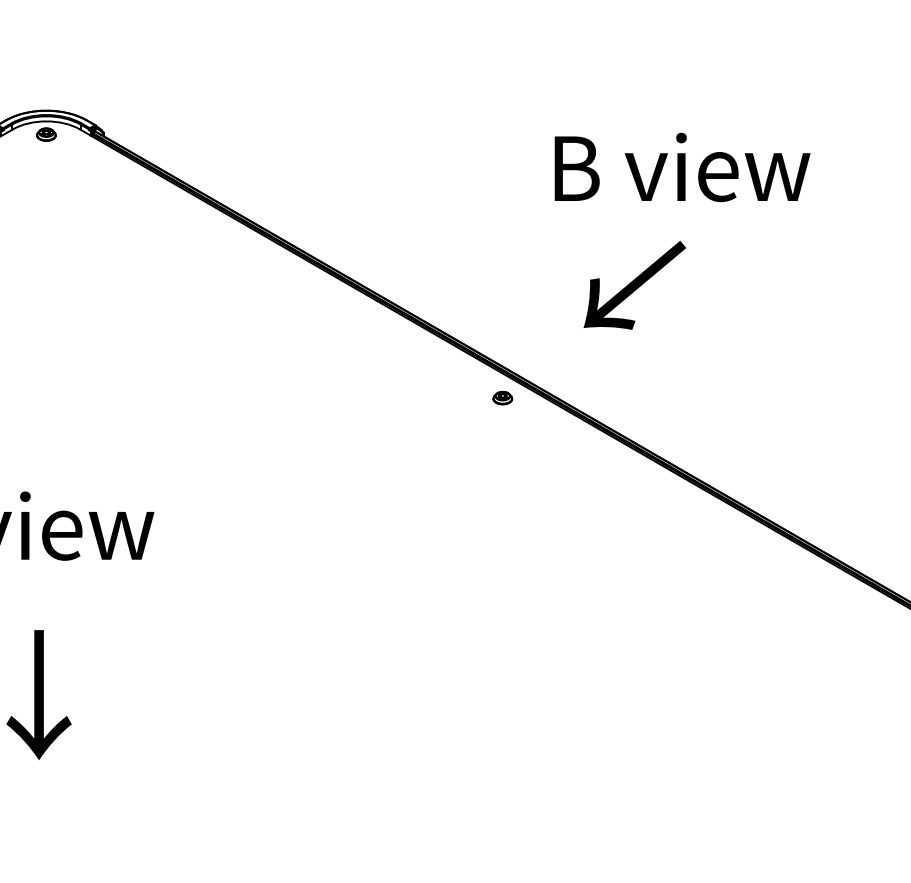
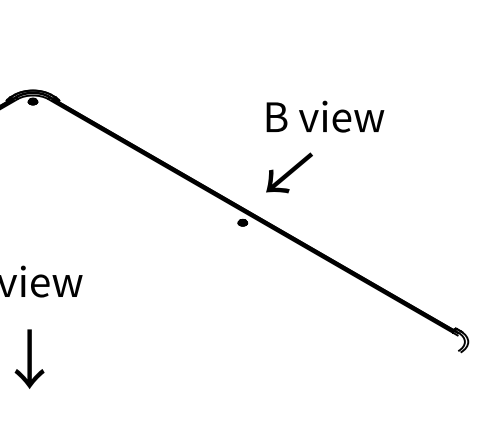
text: (634, 284) -> (289, 172), moved

